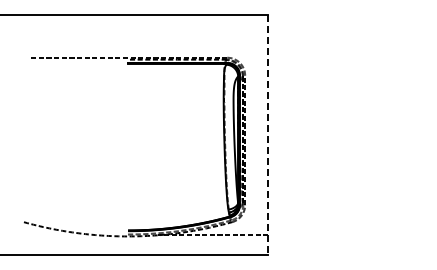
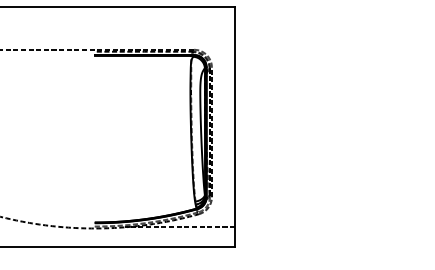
line: (268, 135) -> (235, 127), dashed -> solid

